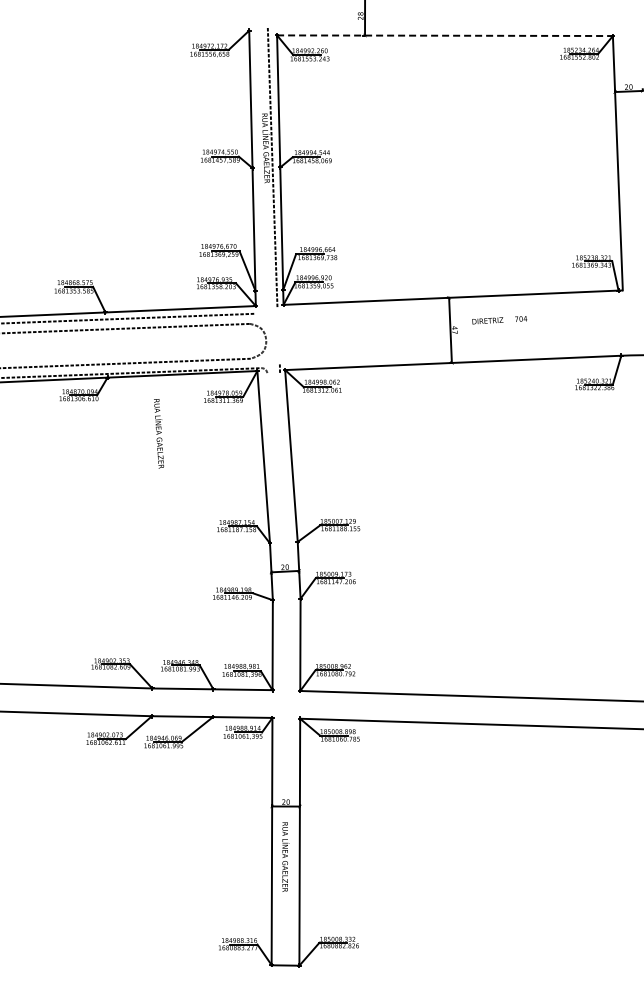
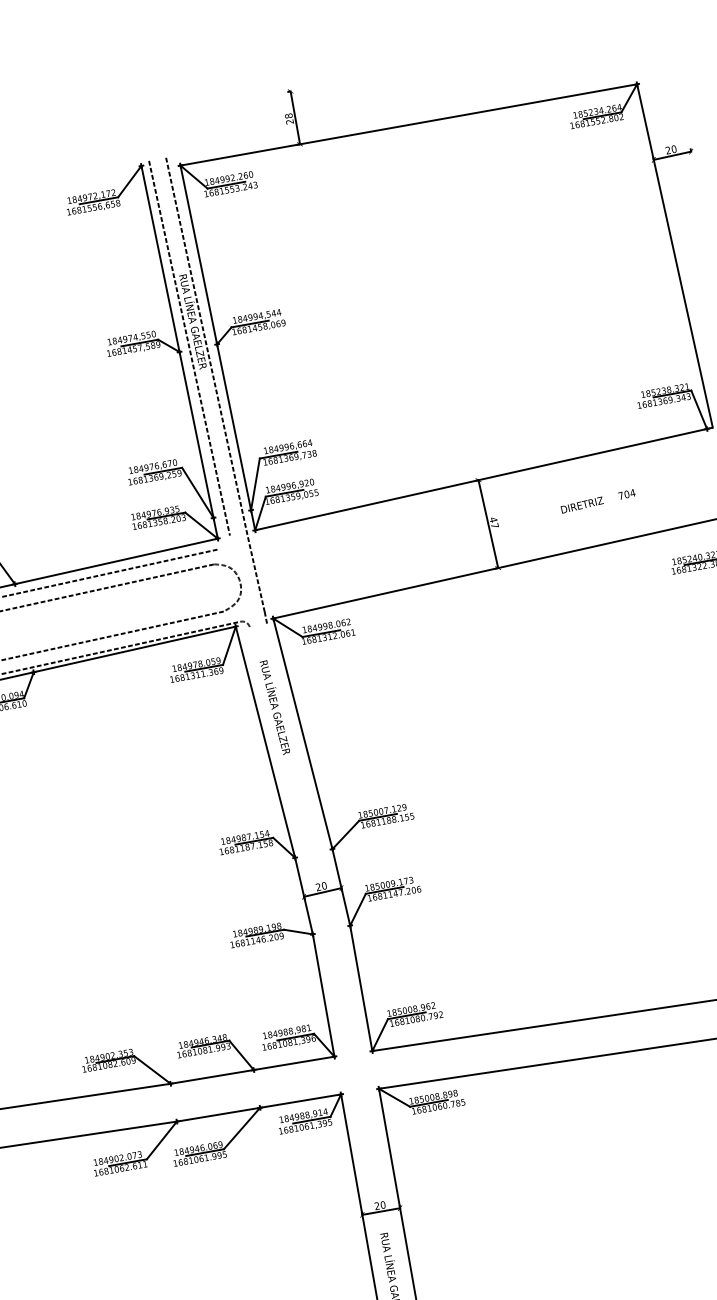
line: (445, 35) -> (409, 124), dashed -> solid
line: (259, 166) -> (188, 348), added
text: (499, 320) -> (597, 501), moved
line: (278, 335) -> (255, 573), added
text: (158, 433) -> (274, 707), moved

